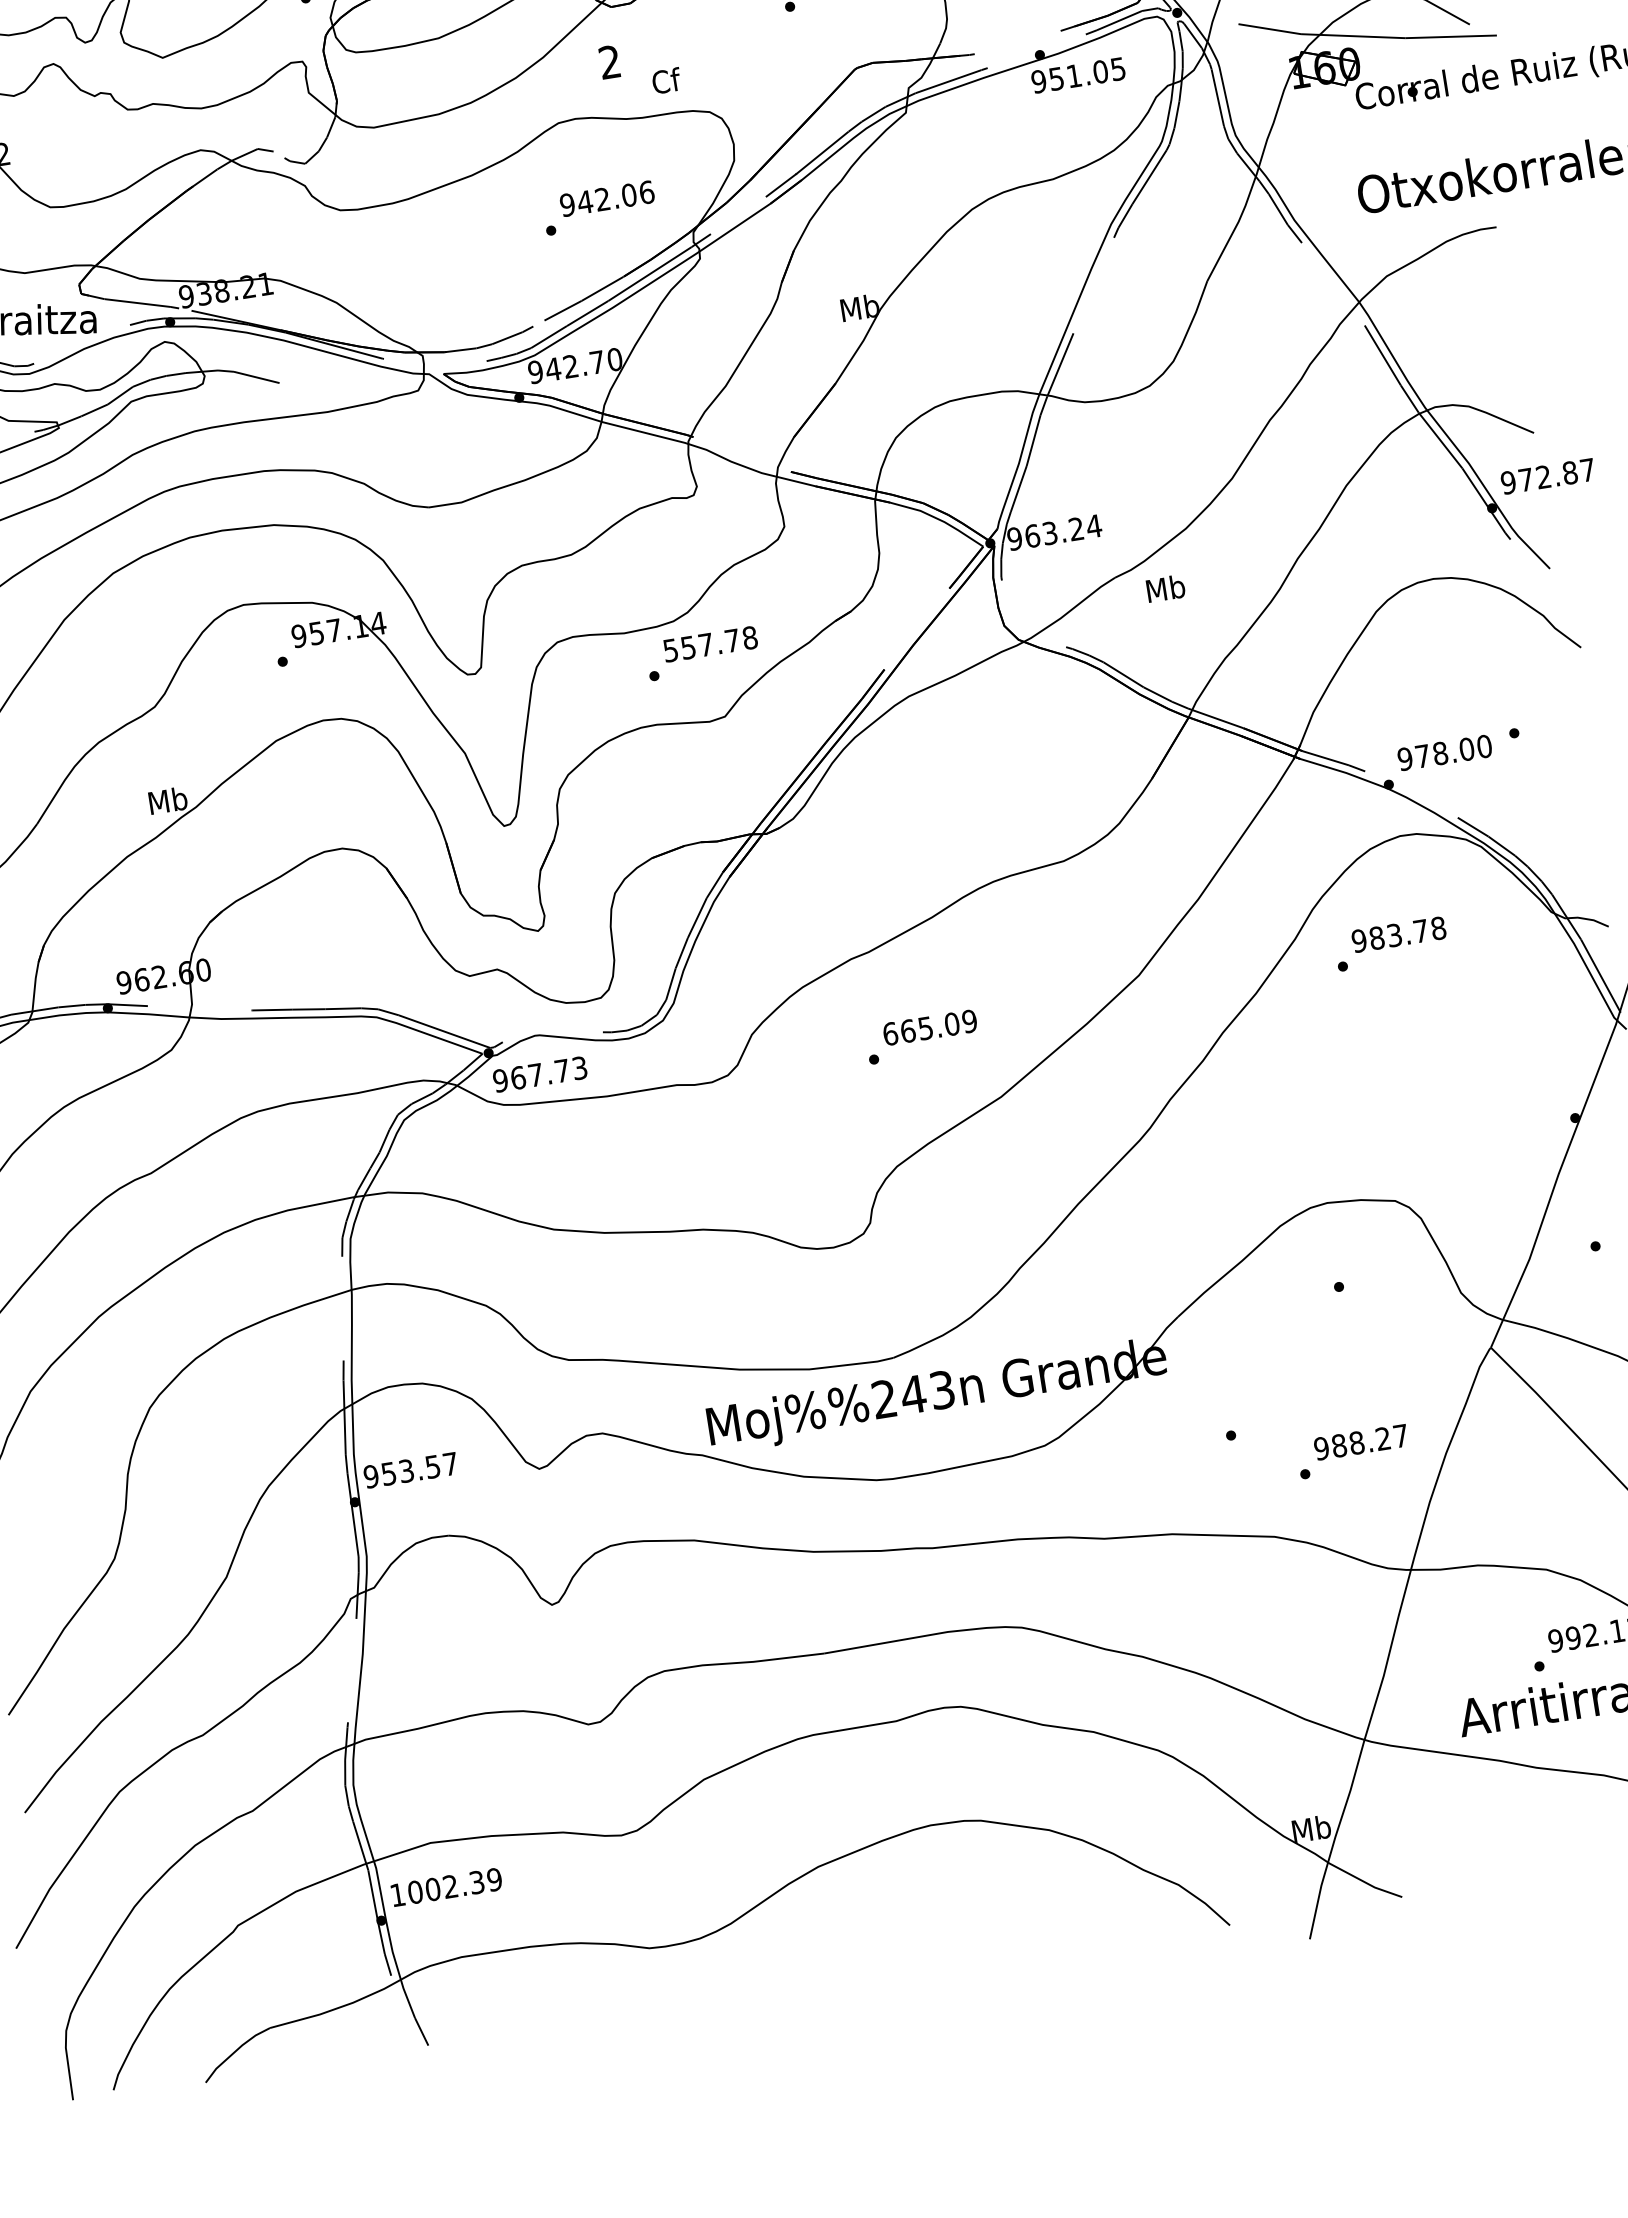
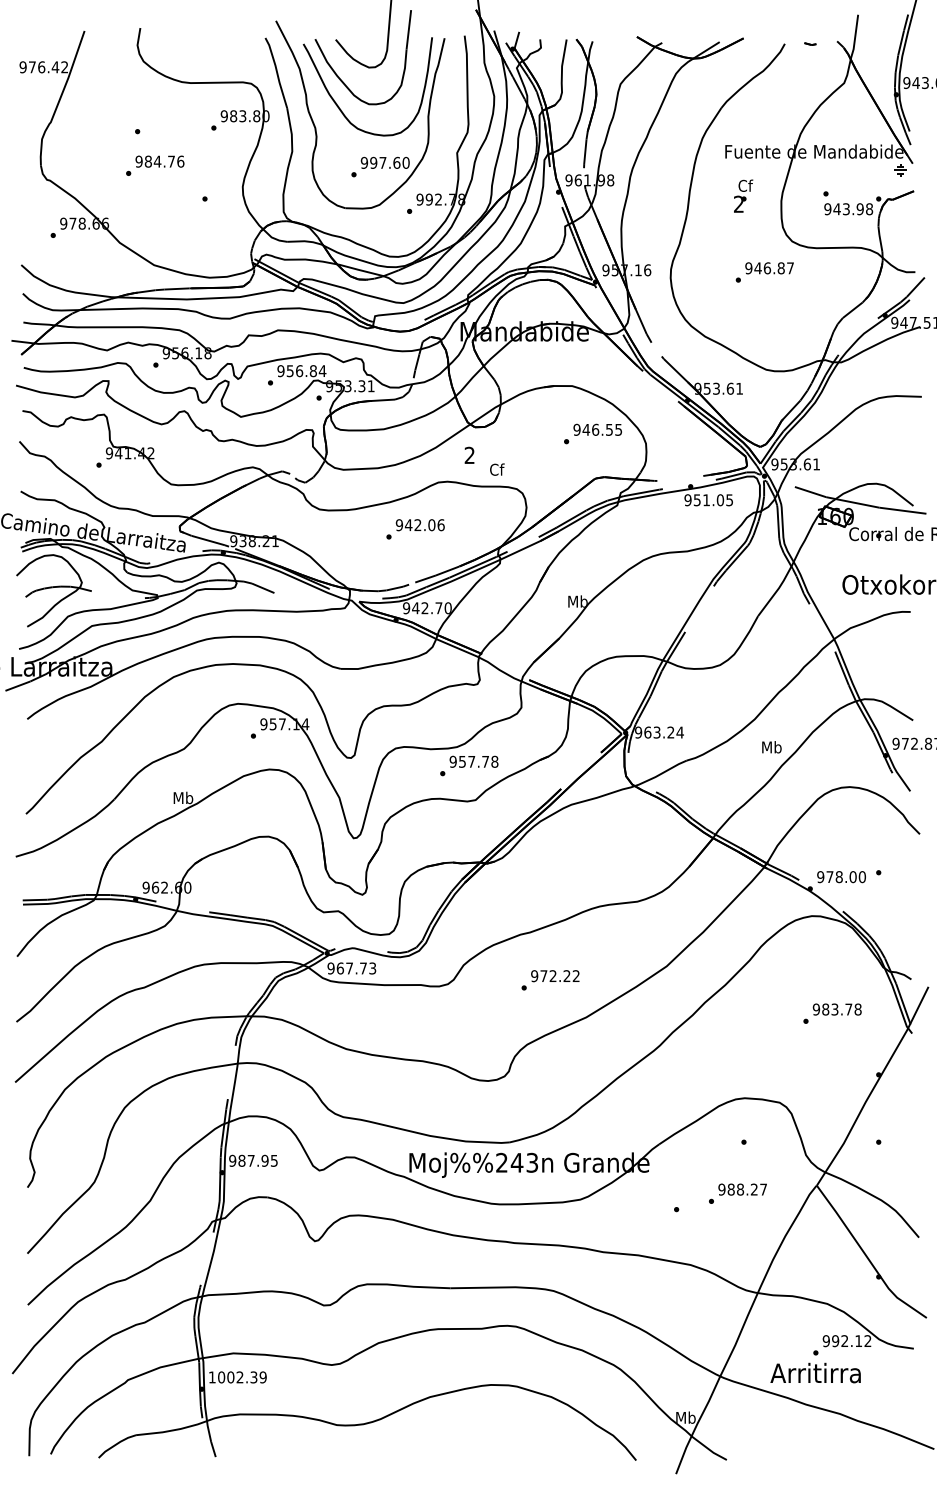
text: (599, 208) -> (415, 529), moved
text: (1165, 589) -> (771, 747), moved
text: (669, 650) -> (452, 761), 557.78 -> 957.78
text: (1391, 943) -> (832, 1013), moved
text: (930, 1028) -> (555, 976), 665.09 -> 972.22
text: (1352, 1451) -> (737, 1193), moved
text: (418, 1468) -> (257, 1160), 953.57 -> 987.95

